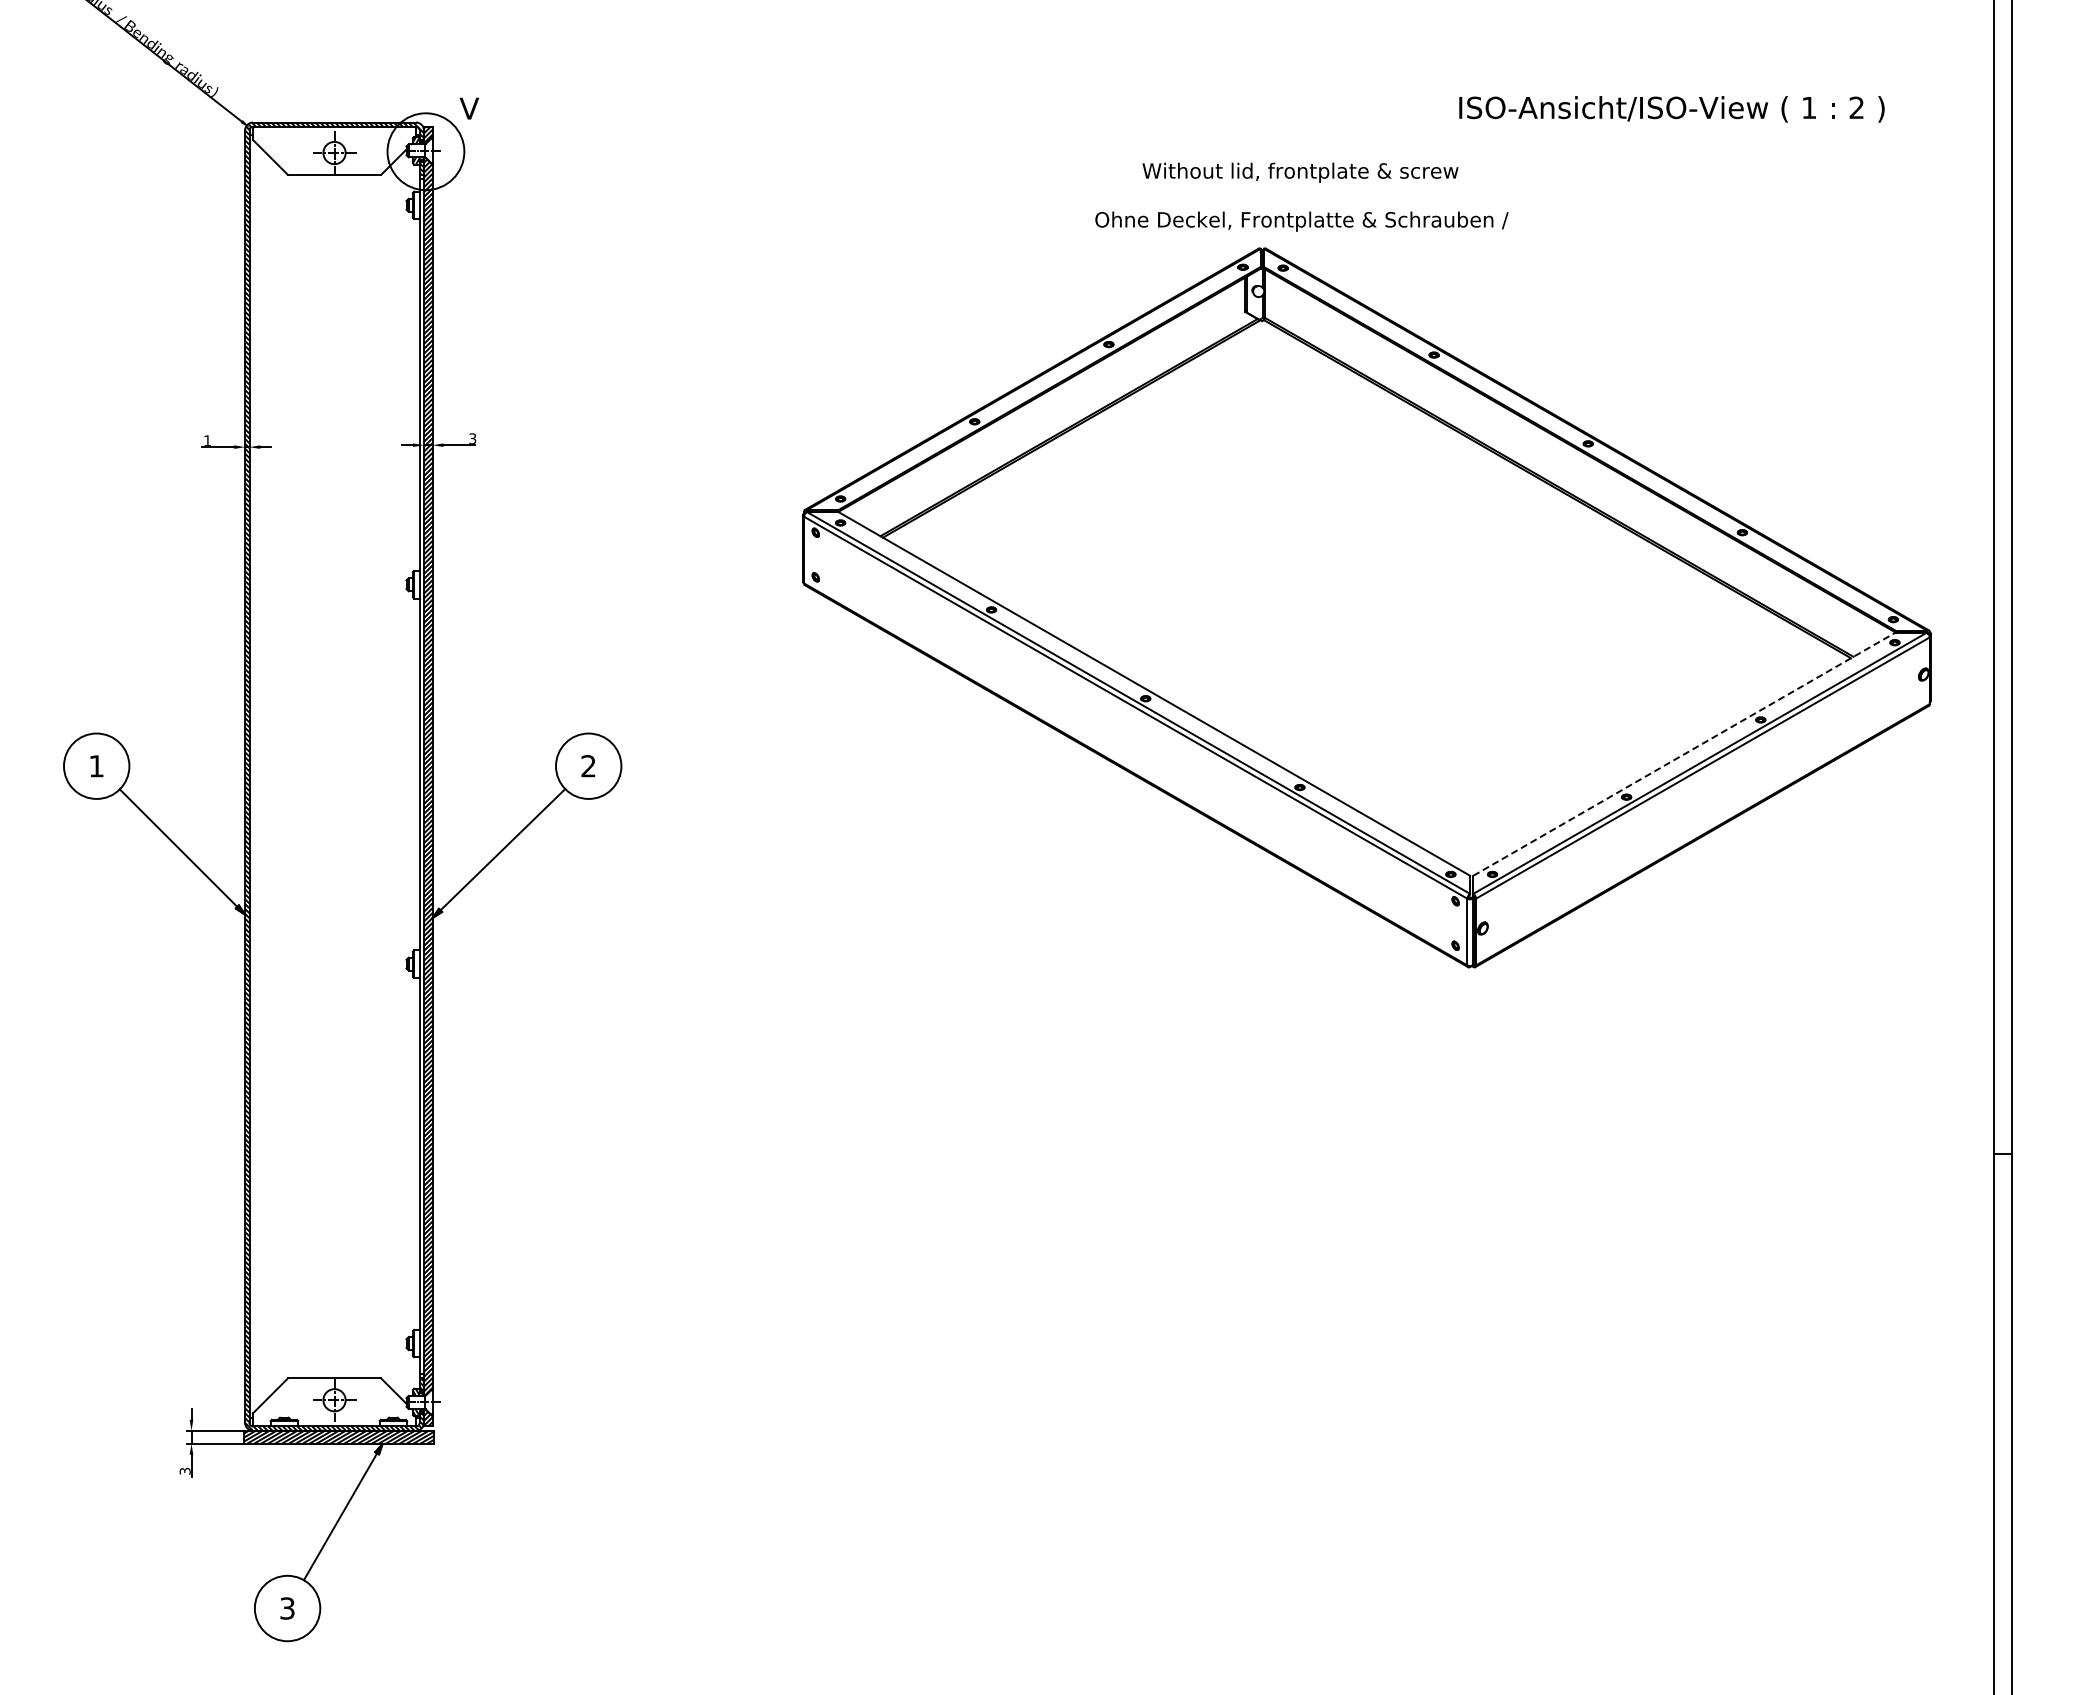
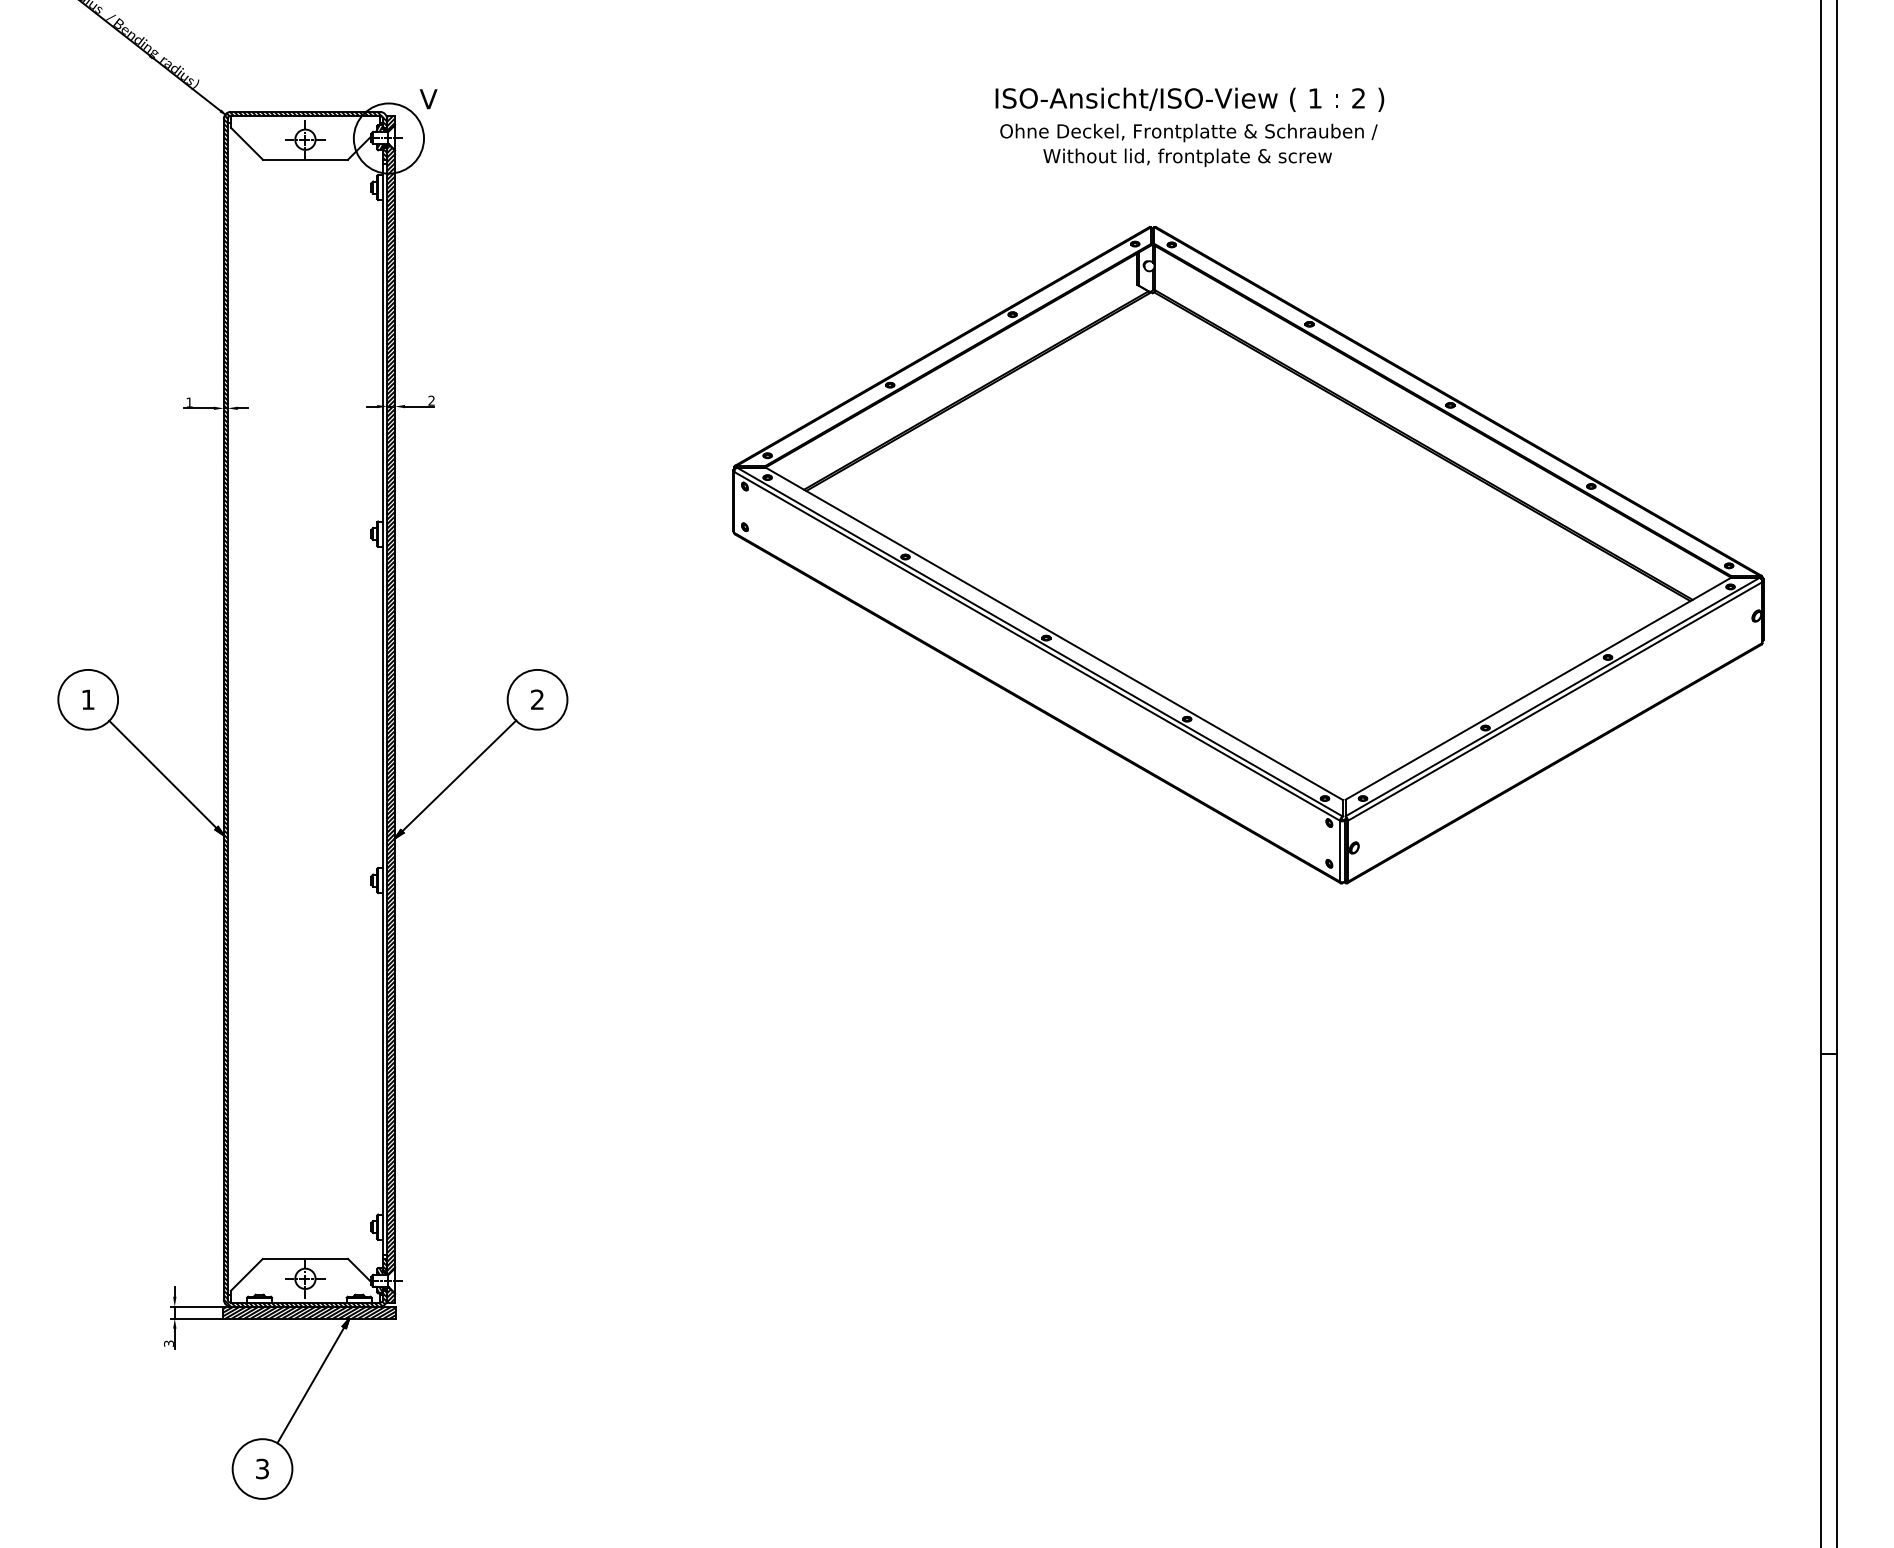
text: (1671, 109) -> (1189, 99), moved
text: (1301, 221) -> (1188, 132), moved
text: (472, 438) -> (431, 400), 3 -> 2
line: (1684, 754) -> (1538, 689), dashed -> solid

